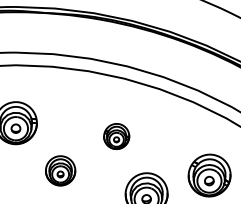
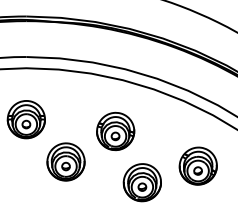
part: (116, 136) -> (115, 131), size x1.67
part: (60, 170) -> (65, 161), size x1.43

